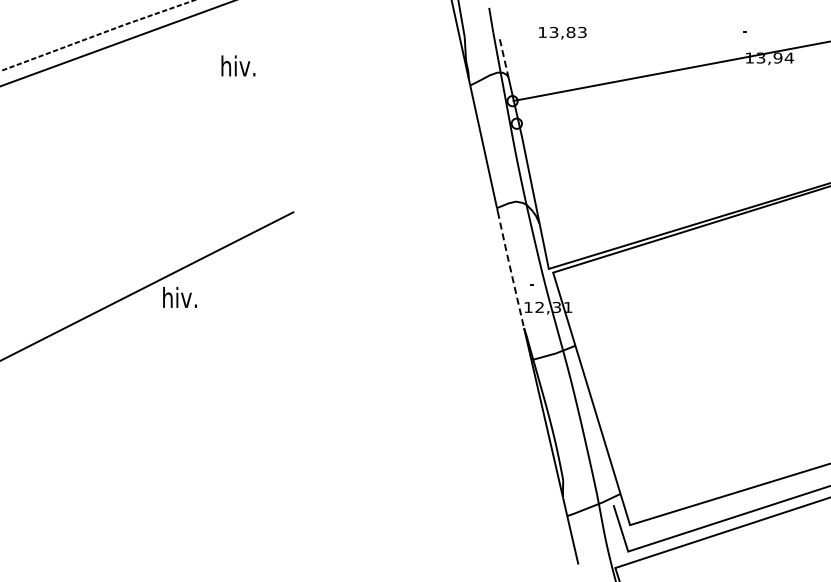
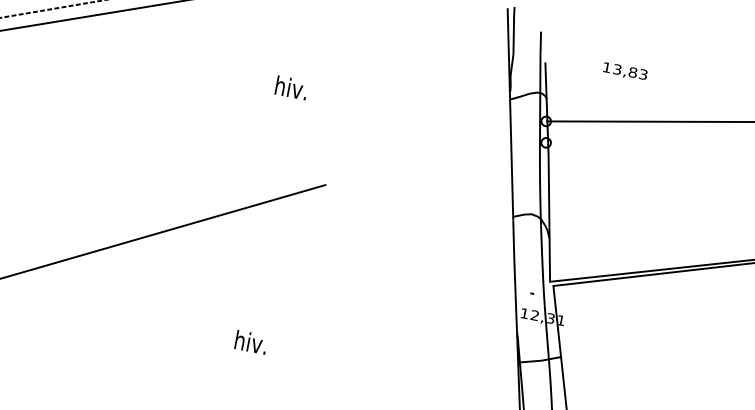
text: (562, 32) -> (625, 71), moved
line: (504, 58) -> (546, 80), dashed -> solid
text: (238, 65) -> (291, 87), moved
line: (510, 270) -> (514, 276), dashed -> solid
text: (179, 297) -> (250, 342), moved

